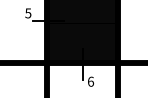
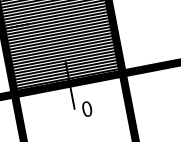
text: (91, 81) -> (87, 108), 6 -> 0

